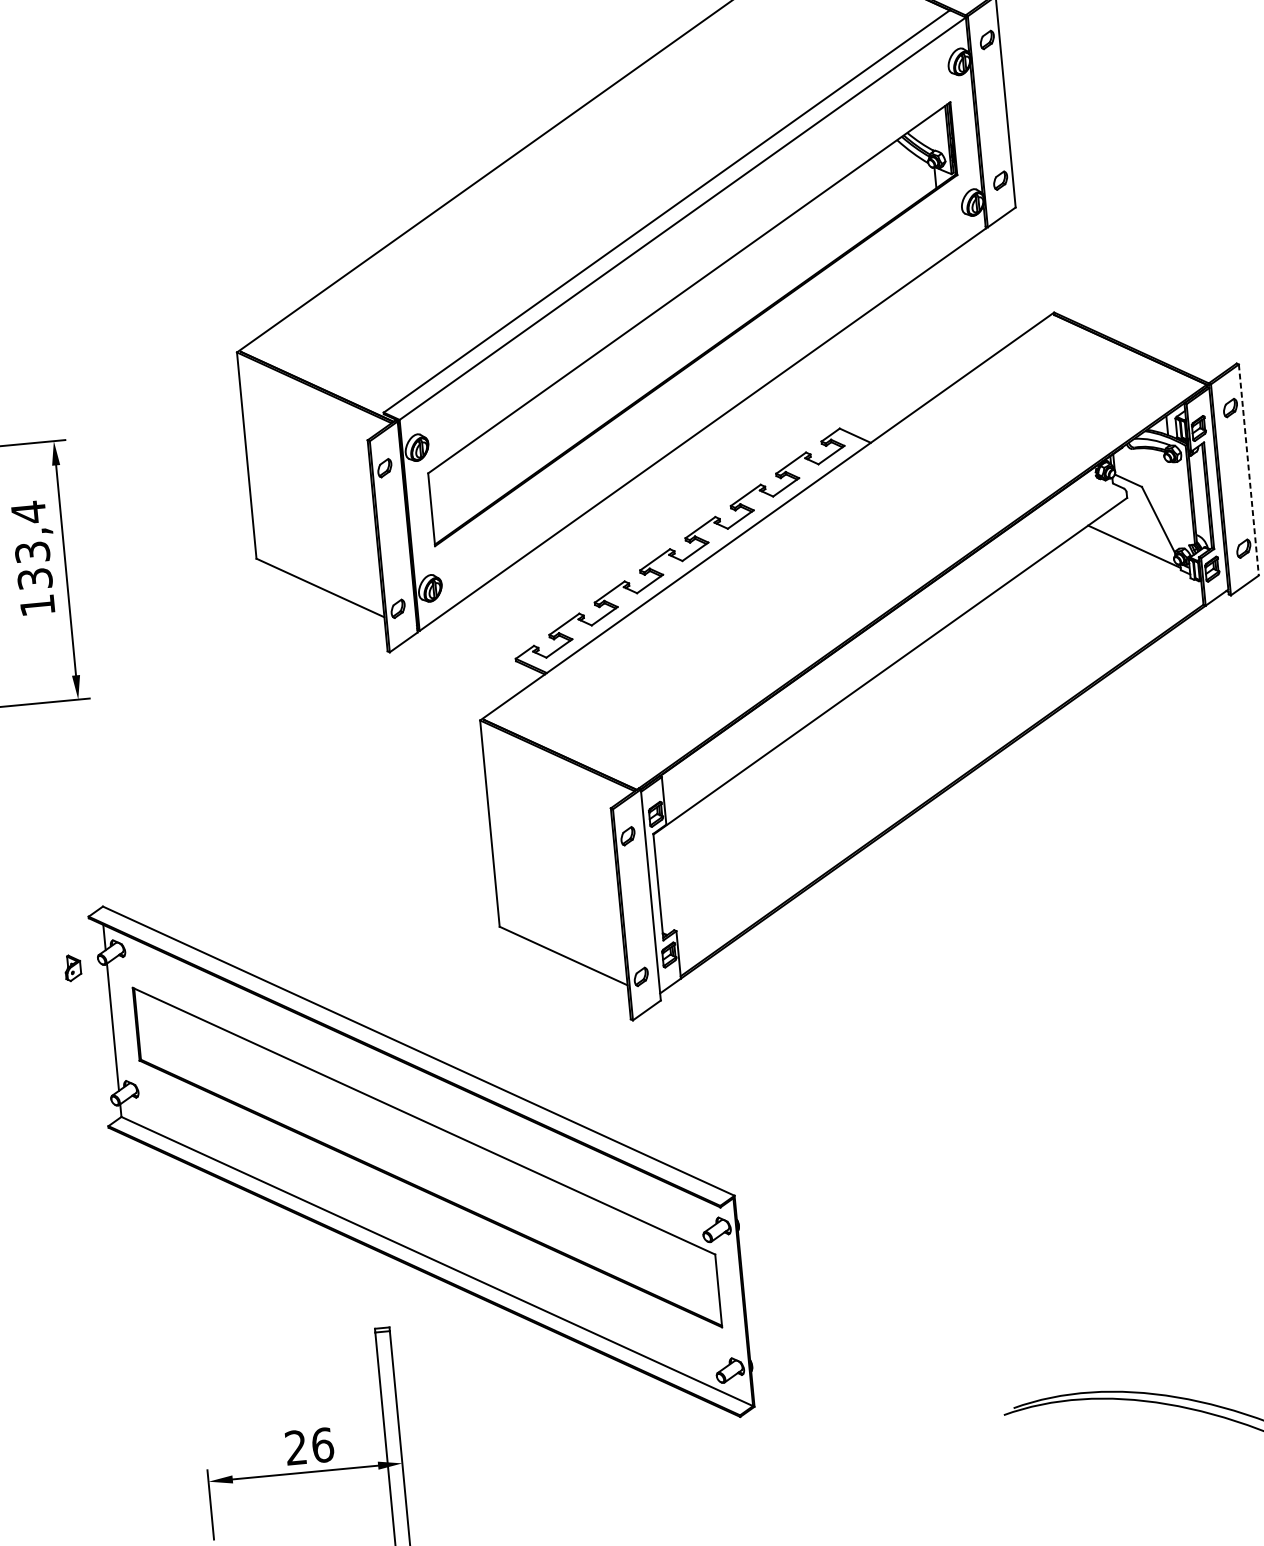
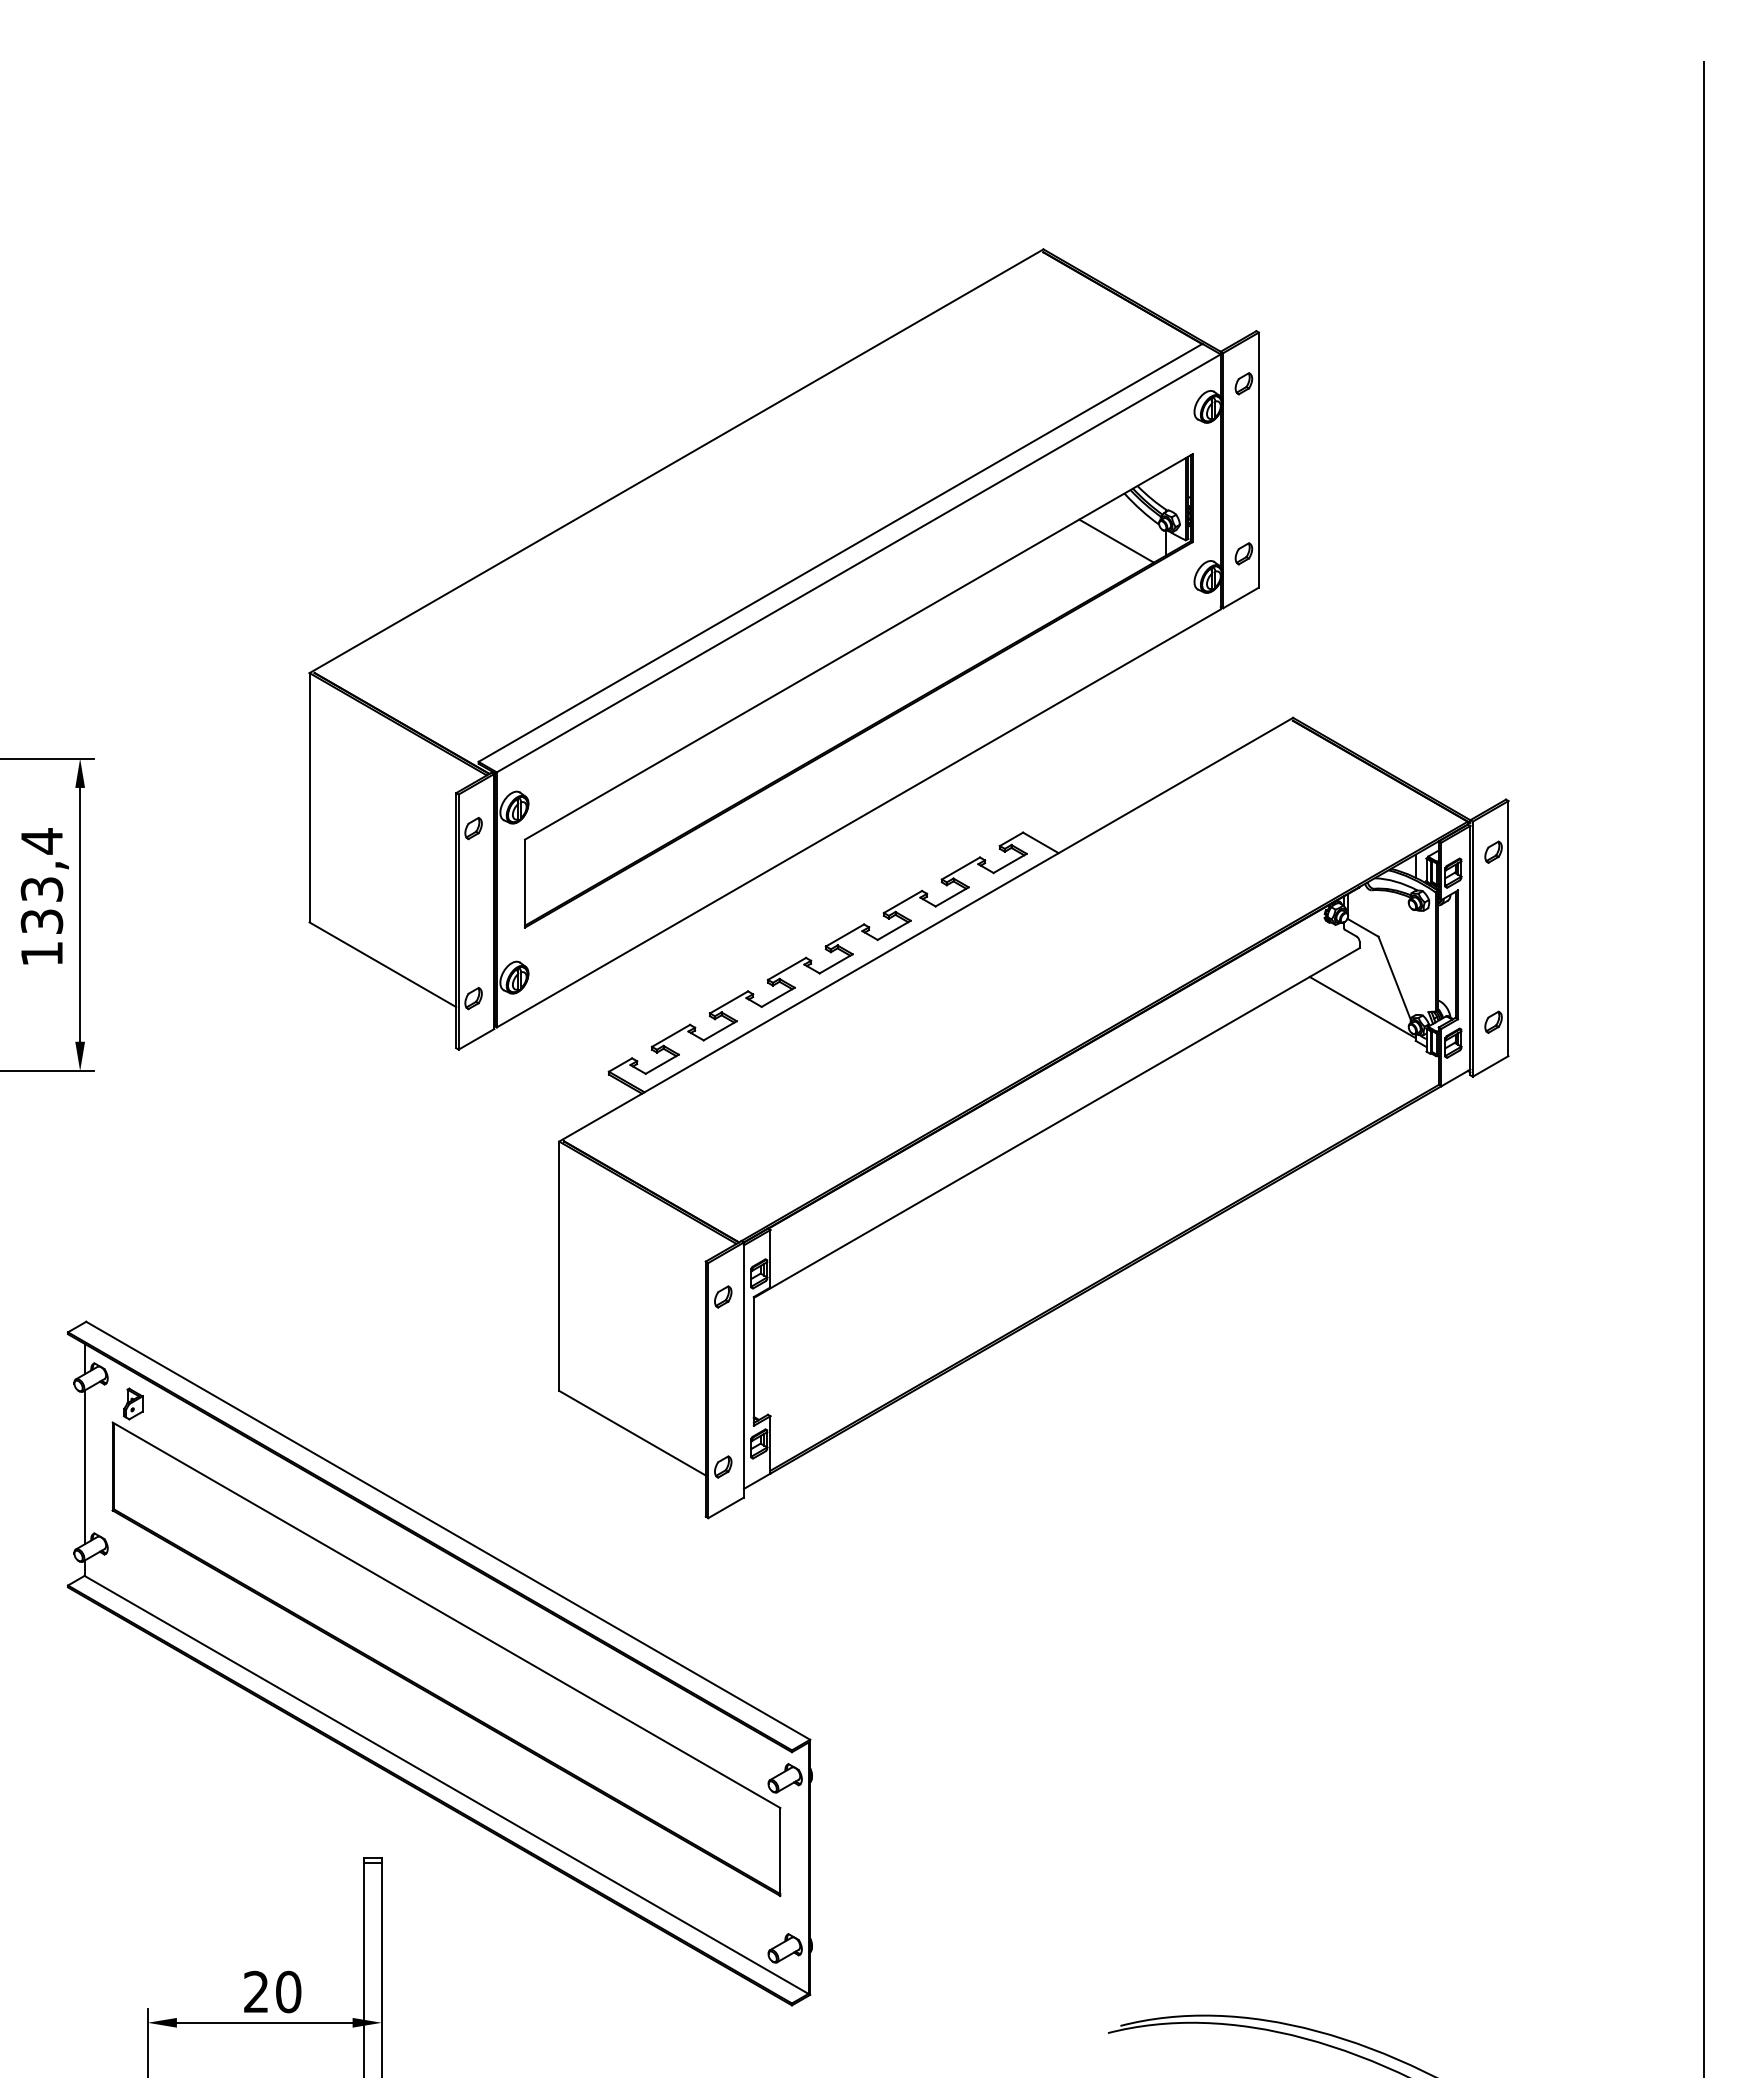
line: (894, 179) -> (1116, 540), added
line: (1248, 469) -> (1508, 928), dashed -> solid
part: (73, 967) -> (133, 1403), moved
text: (322, 1444) -> (288, 1991), 26 -> 20

